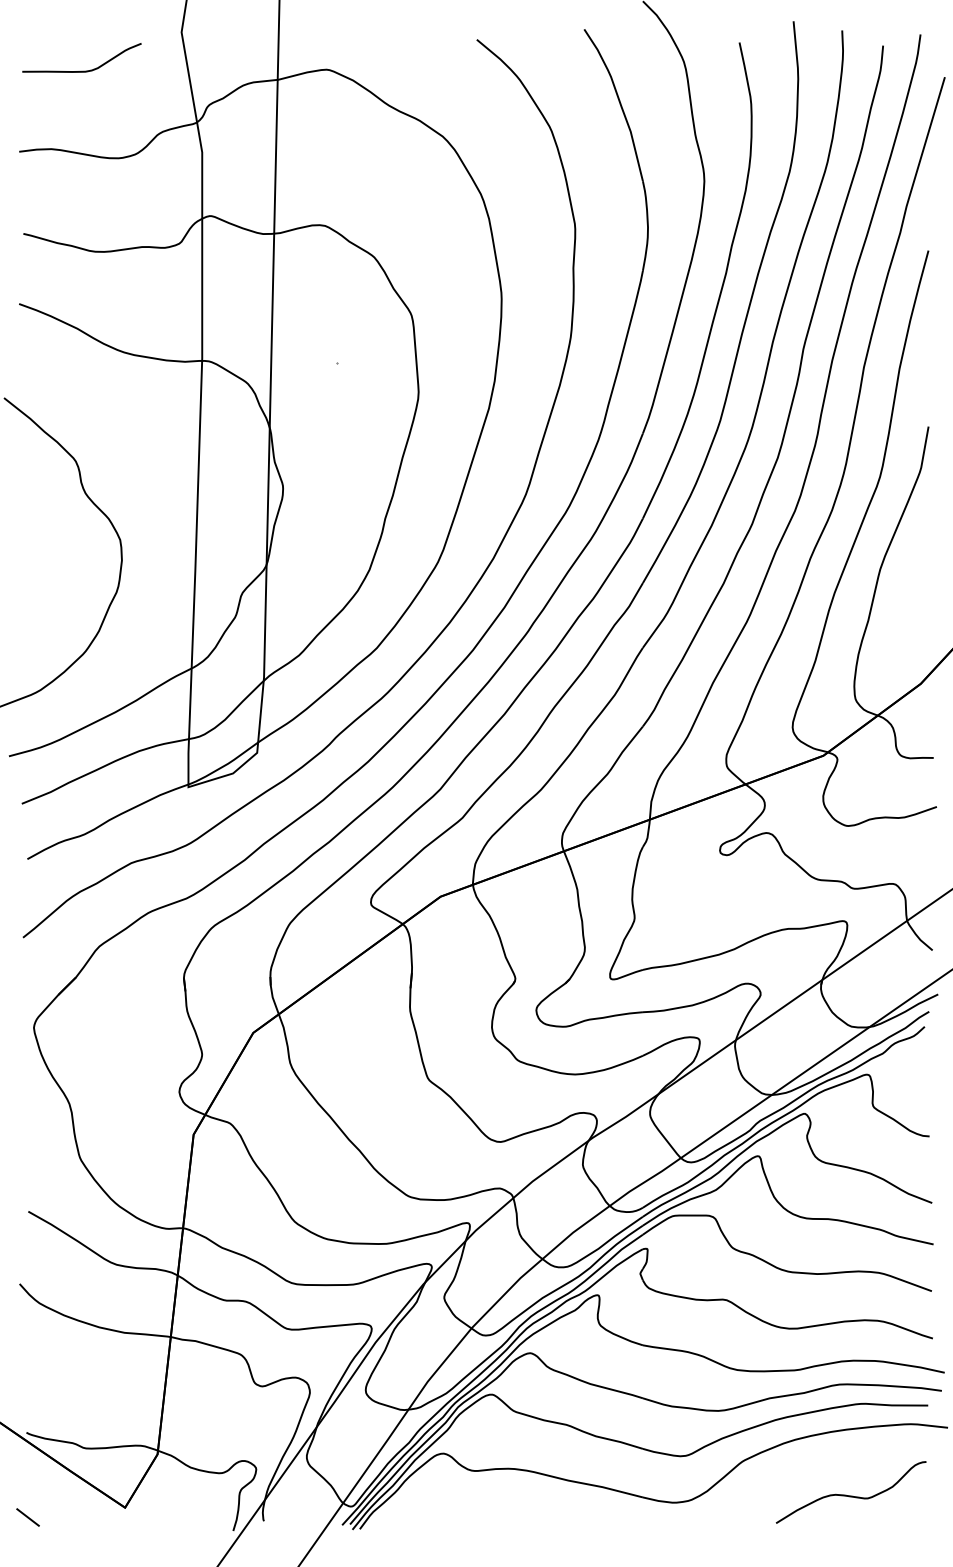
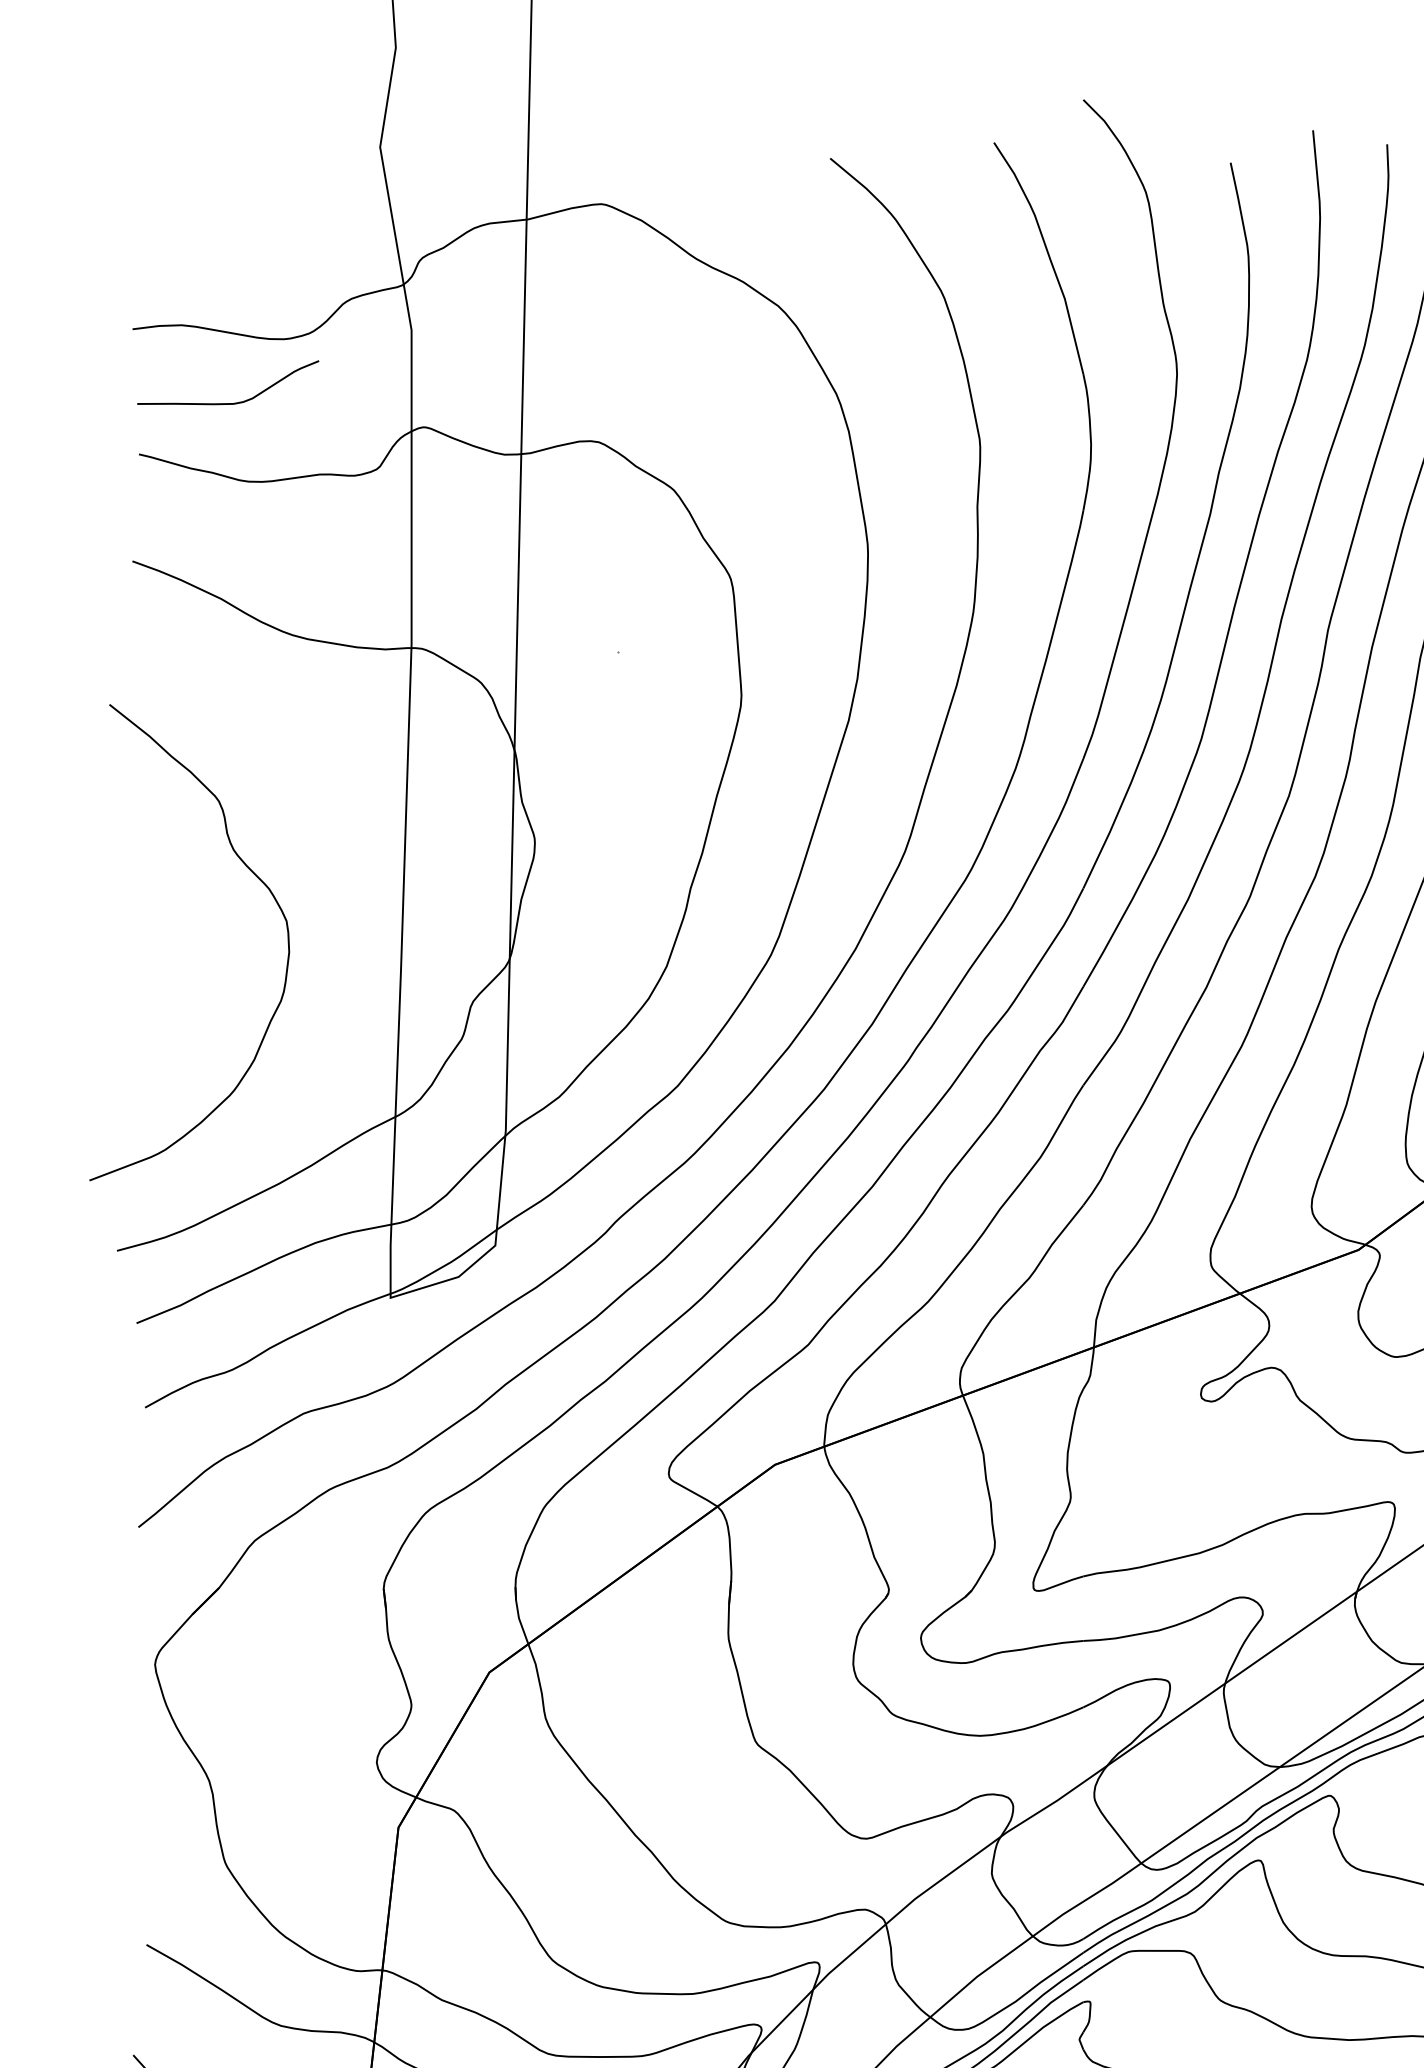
curve: (81, 70) -> (227, 402), moved

